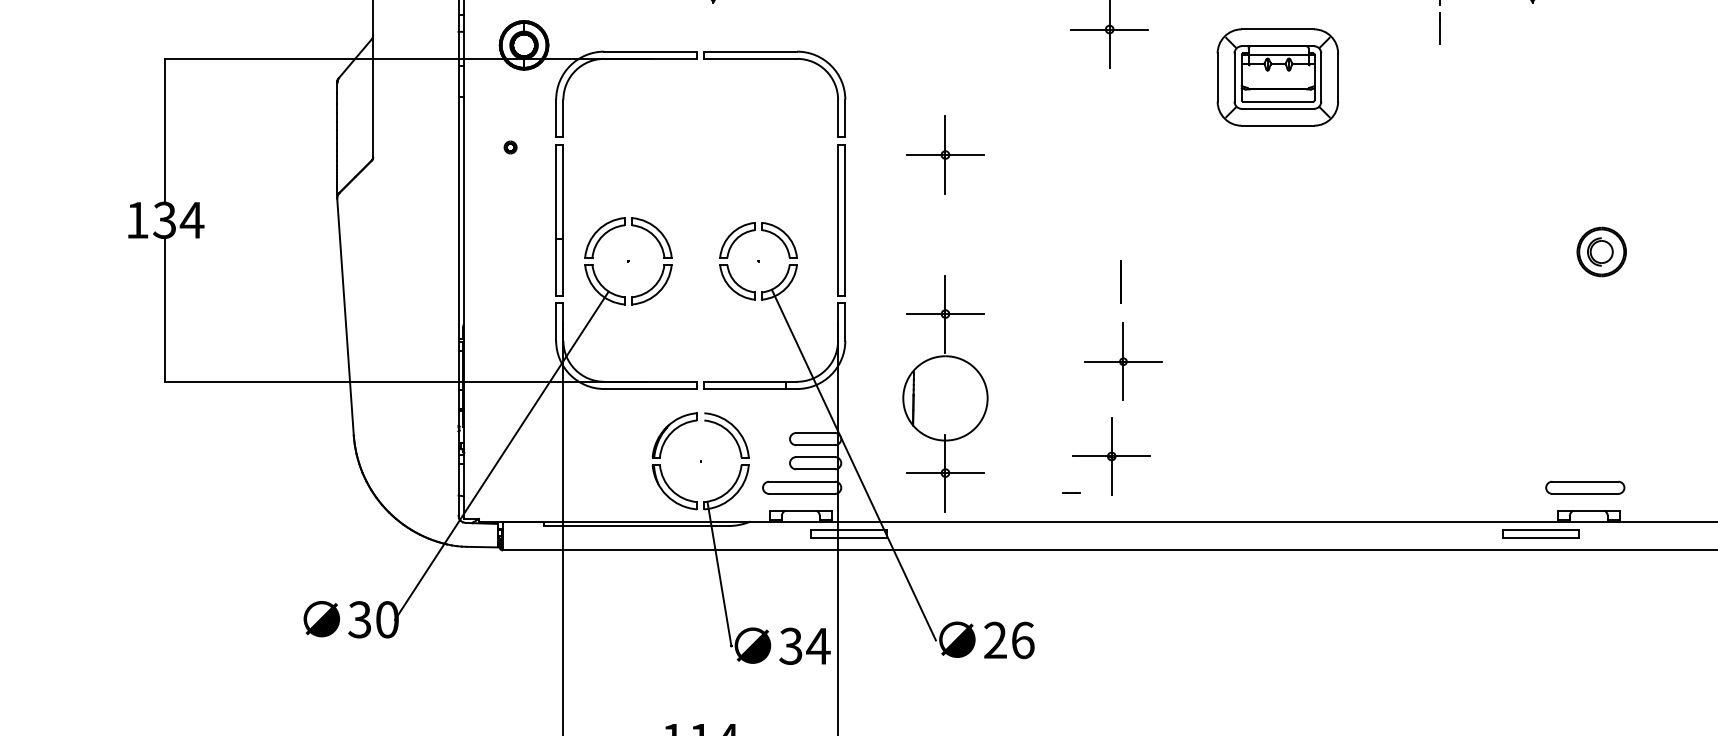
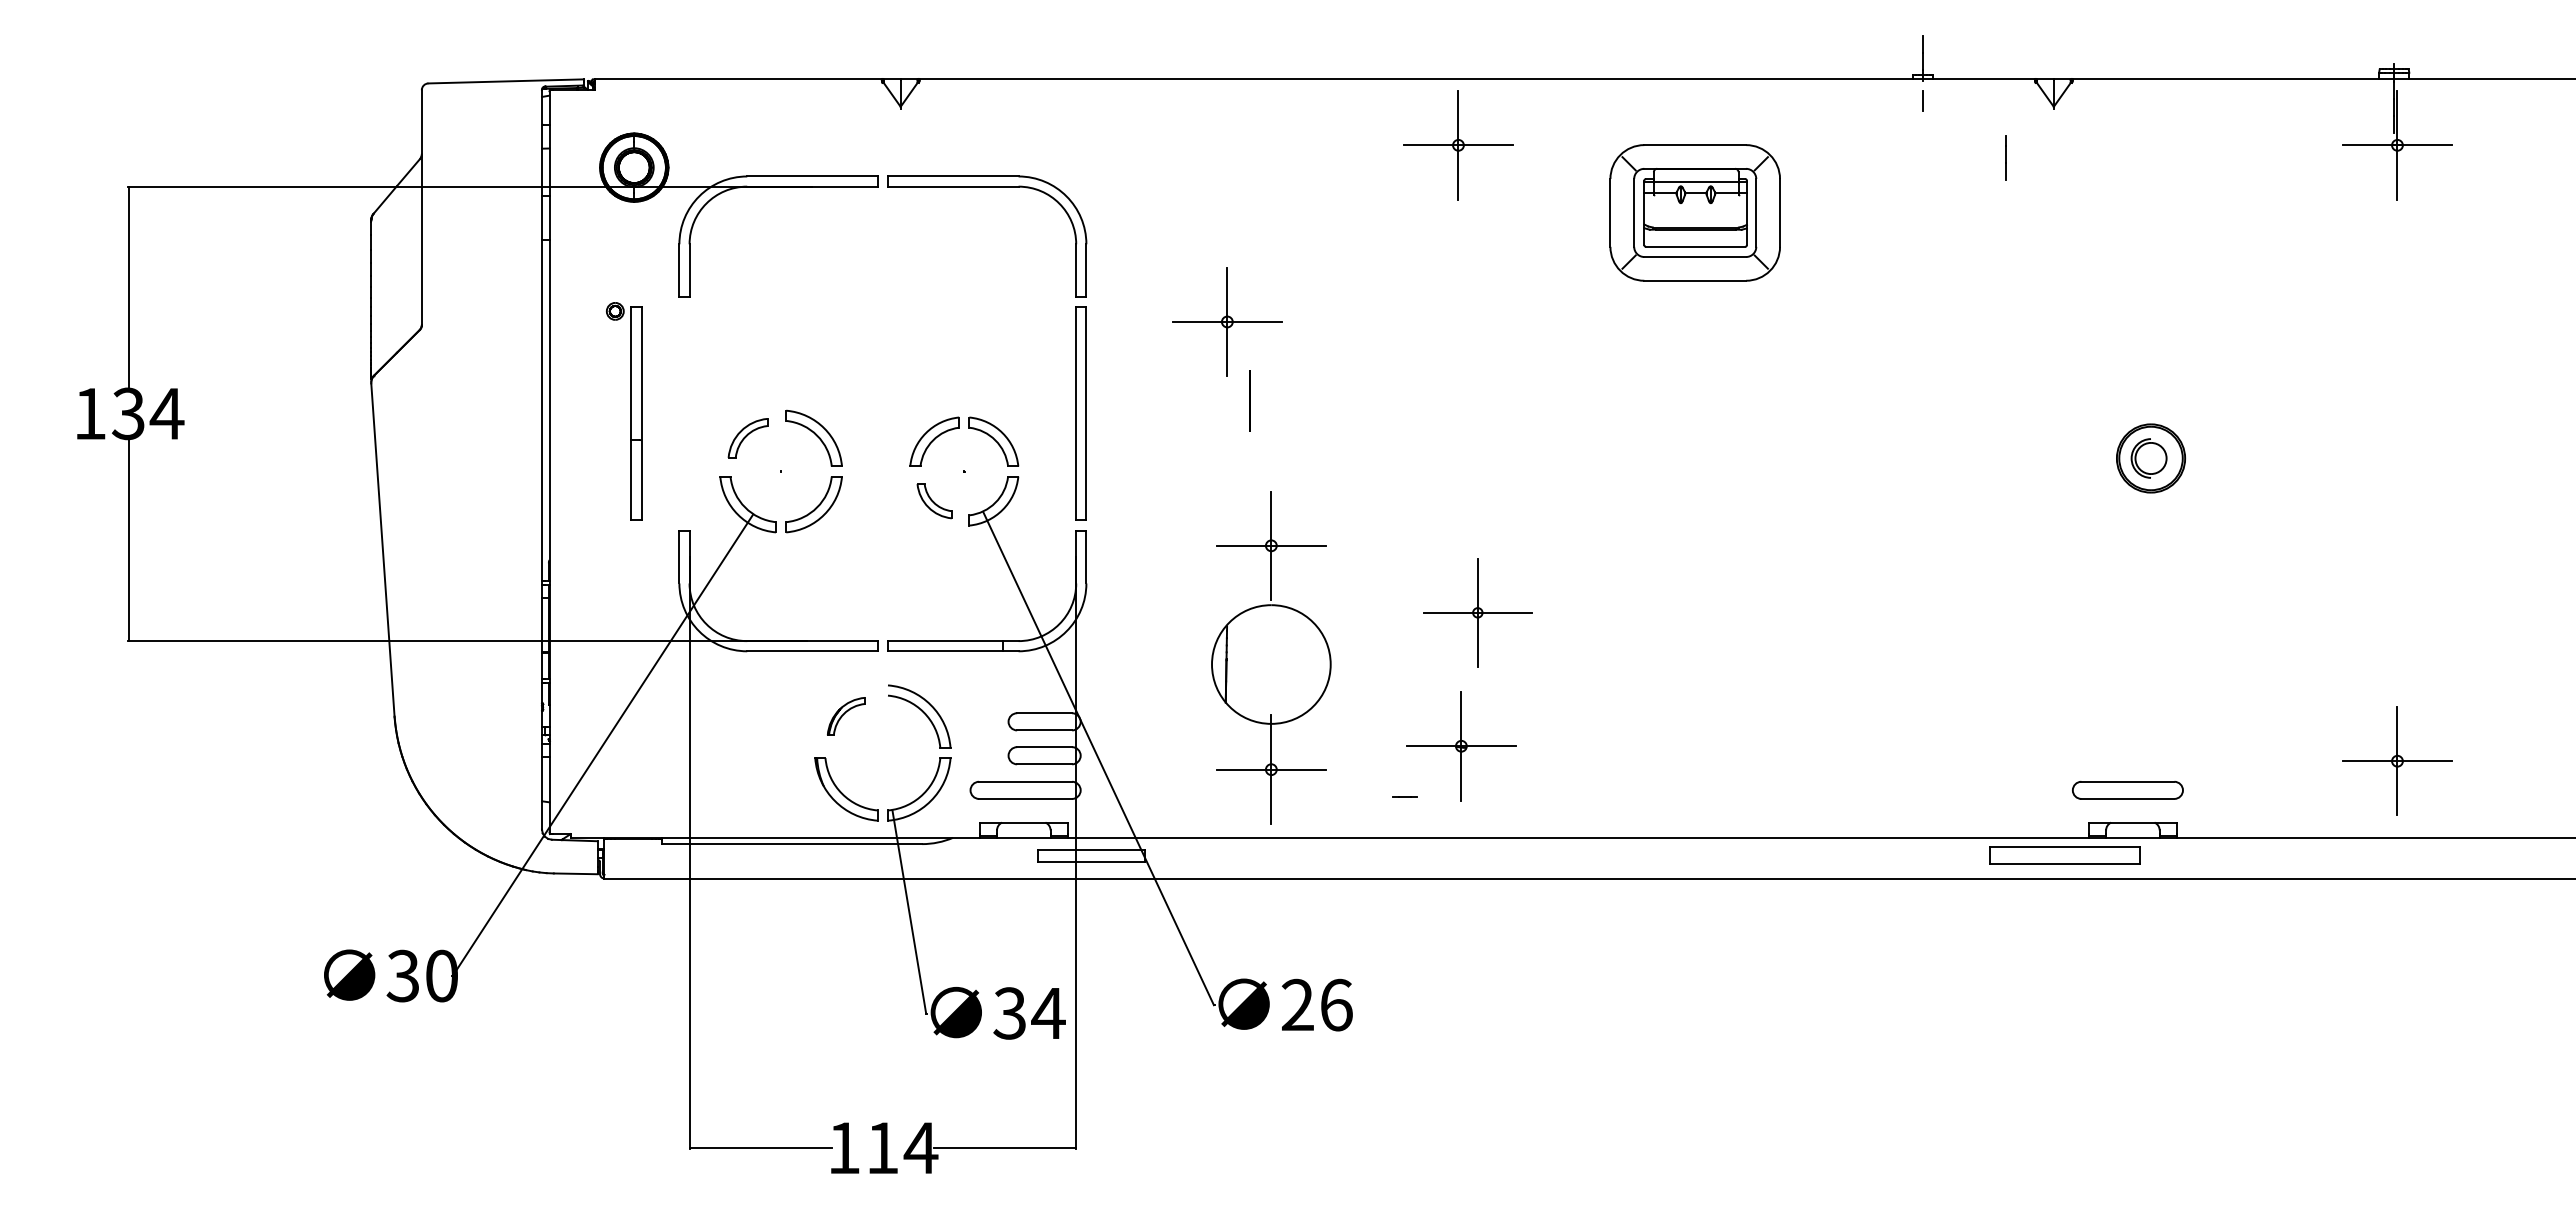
line: (1439, 28) -> (2005, 157), moved
part: (559, 220) -> (636, 413), moved
part: (604, 237) -> (747, 437), size x0.7
line: (1120, 281) -> (1249, 400), moved
part: (737, 282) -> (934, 501), size x0.7
part: (945, 393) -> (1271, 657), moved
part: (674, 435) -> (846, 716), size x0.6
part: (1540, 534) -> (2065, 855), size x1.4

